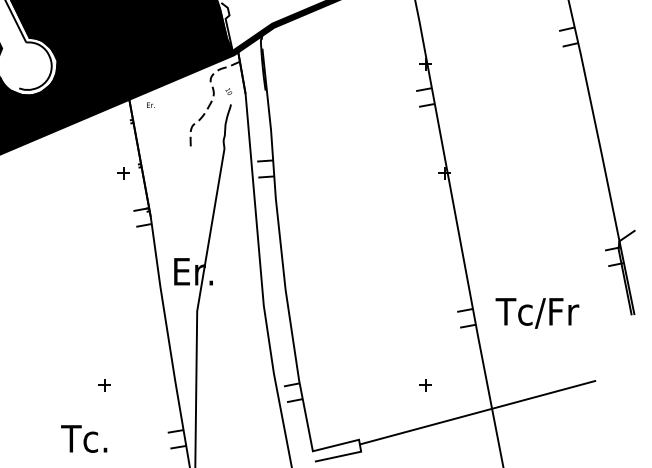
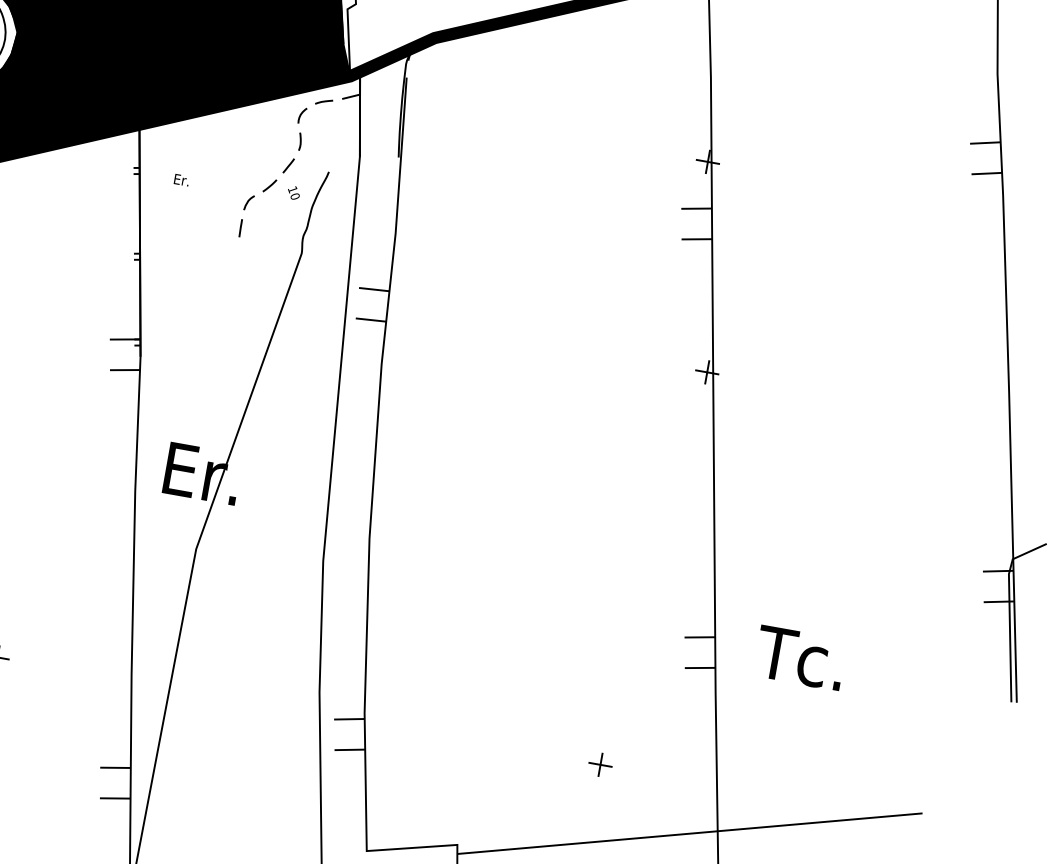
text: (228, 91) -> (293, 192), moved
text: (150, 104) -> (181, 178), moved
part: (123, 173) -> (103, 265), removed
text: (556, 313) -> (870, 673), Tc/Fr -> Tc.

